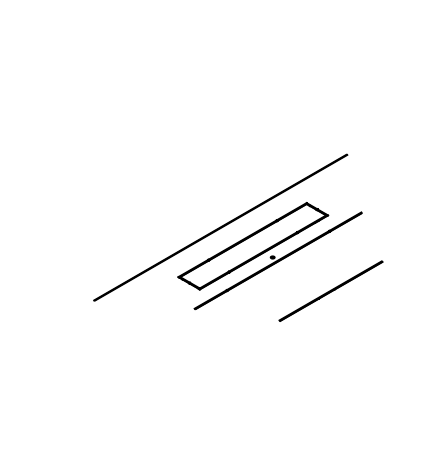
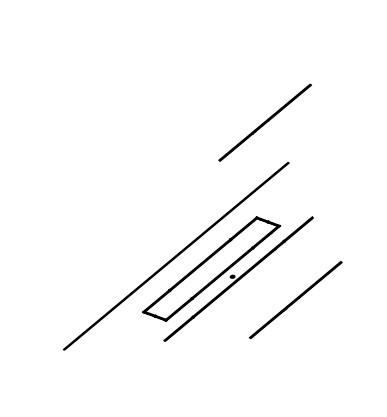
line: (330, 110) -> (264, 122), added

